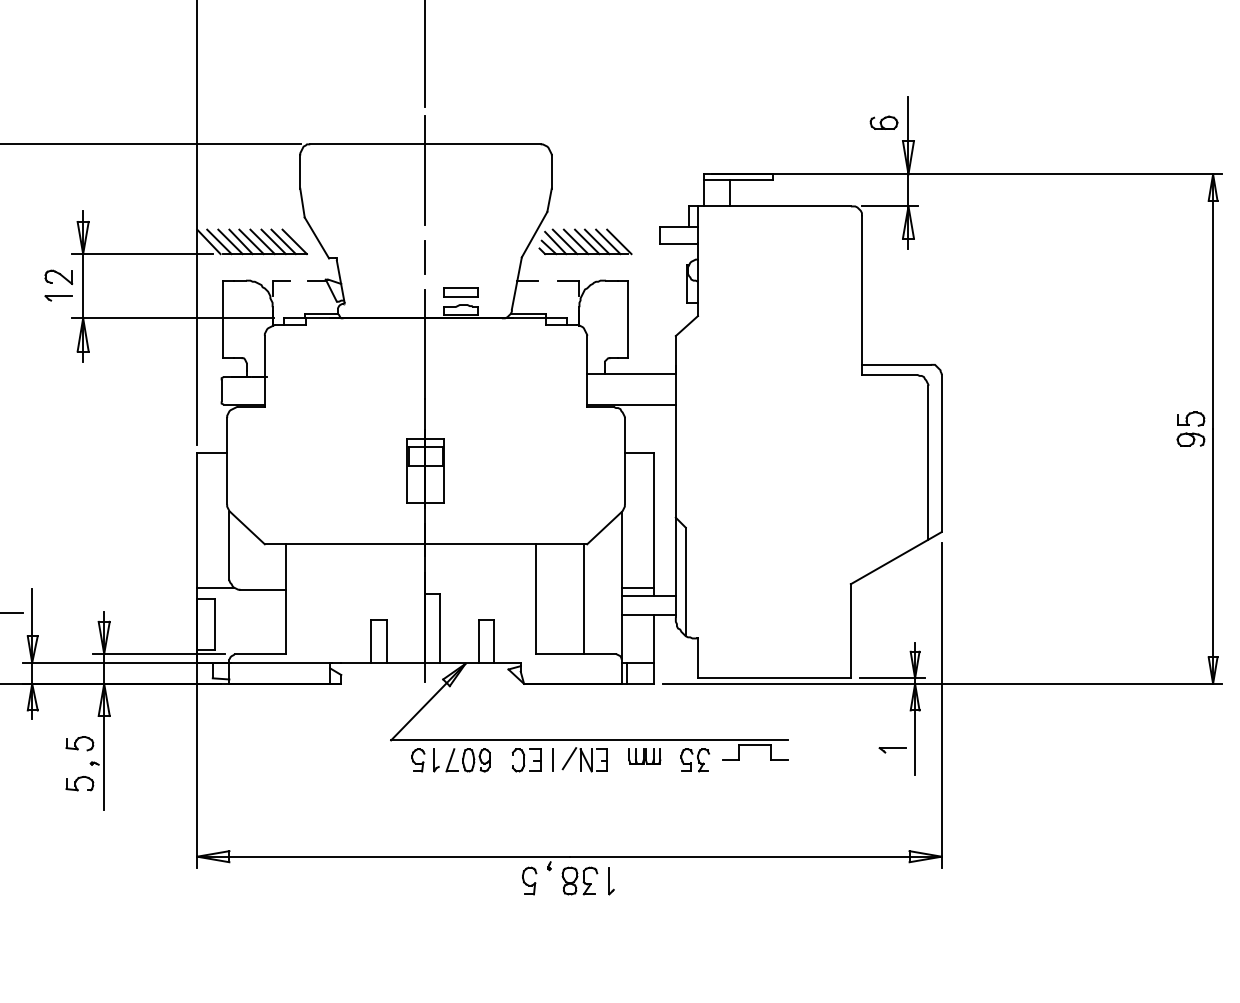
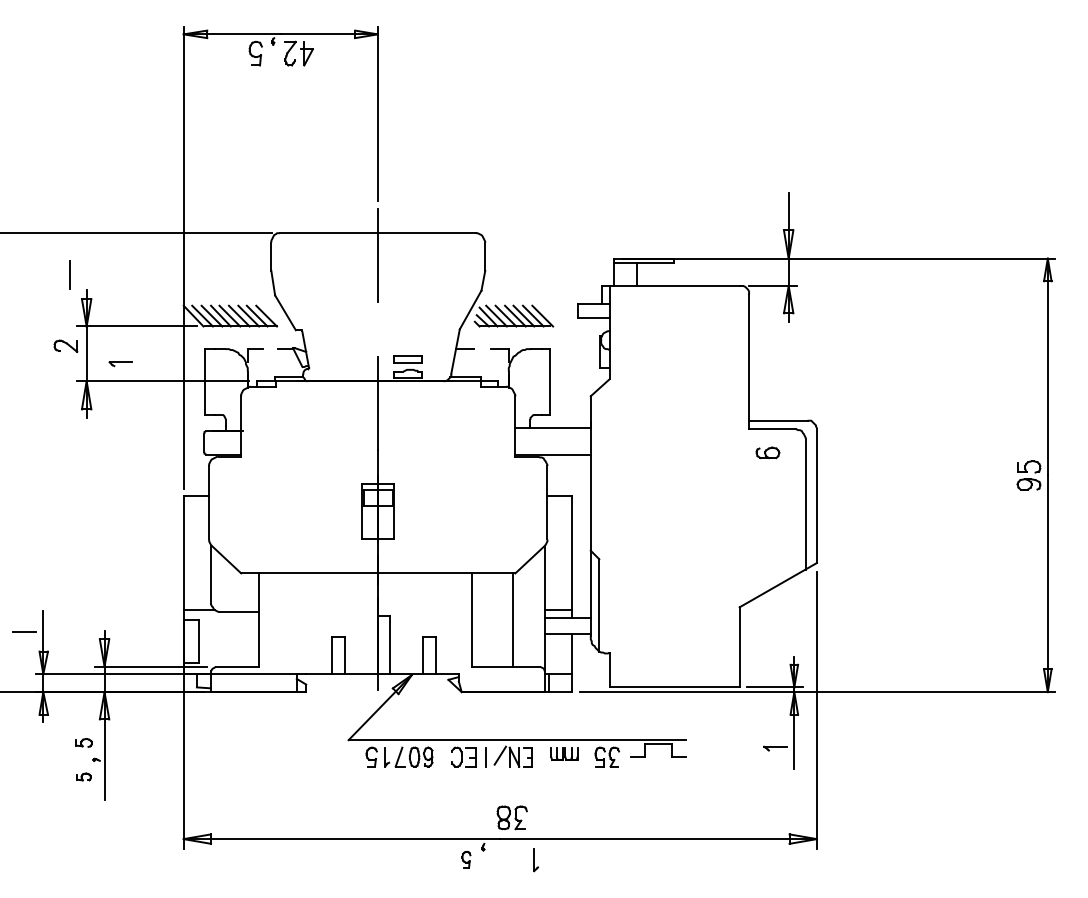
part: (883, 122) -> (767, 452), moved
line: (425, 256) -> (69, 274), moved
part: (58, 298) -> (120, 364), moved
part: (79, 743) -> (83, 742), size x0.7
part: (79, 783) -> (83, 776), size x0.6
part: (529, 880) -> (466, 859), size x0.7
part: (579, 880) -> (511, 817), moved

